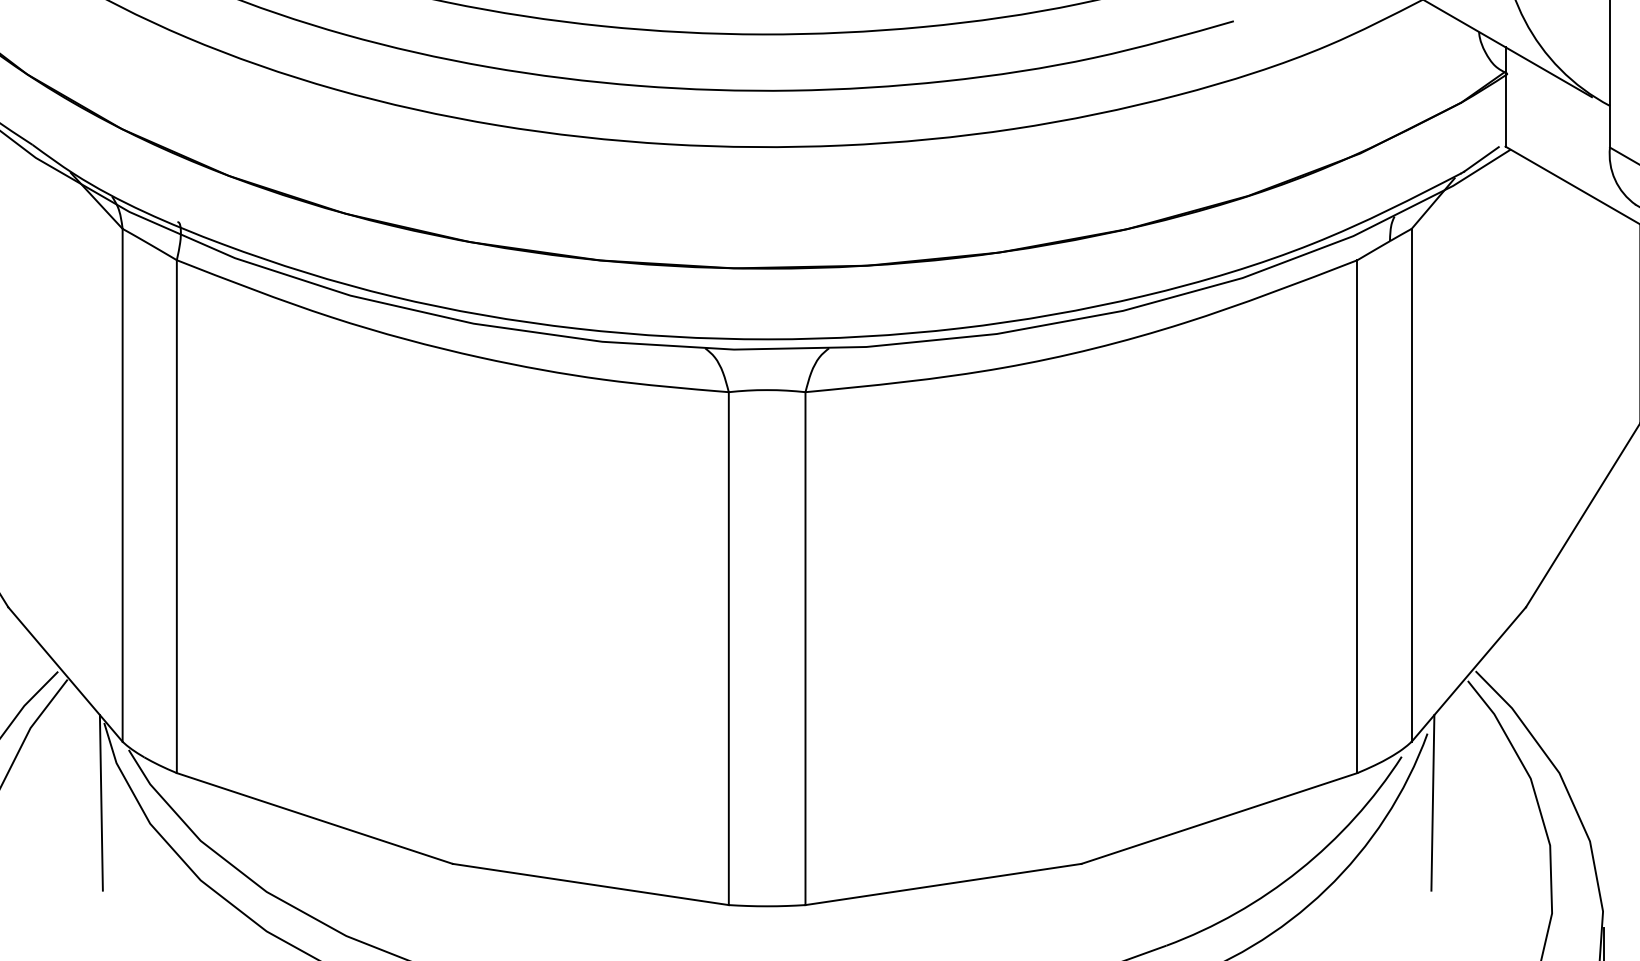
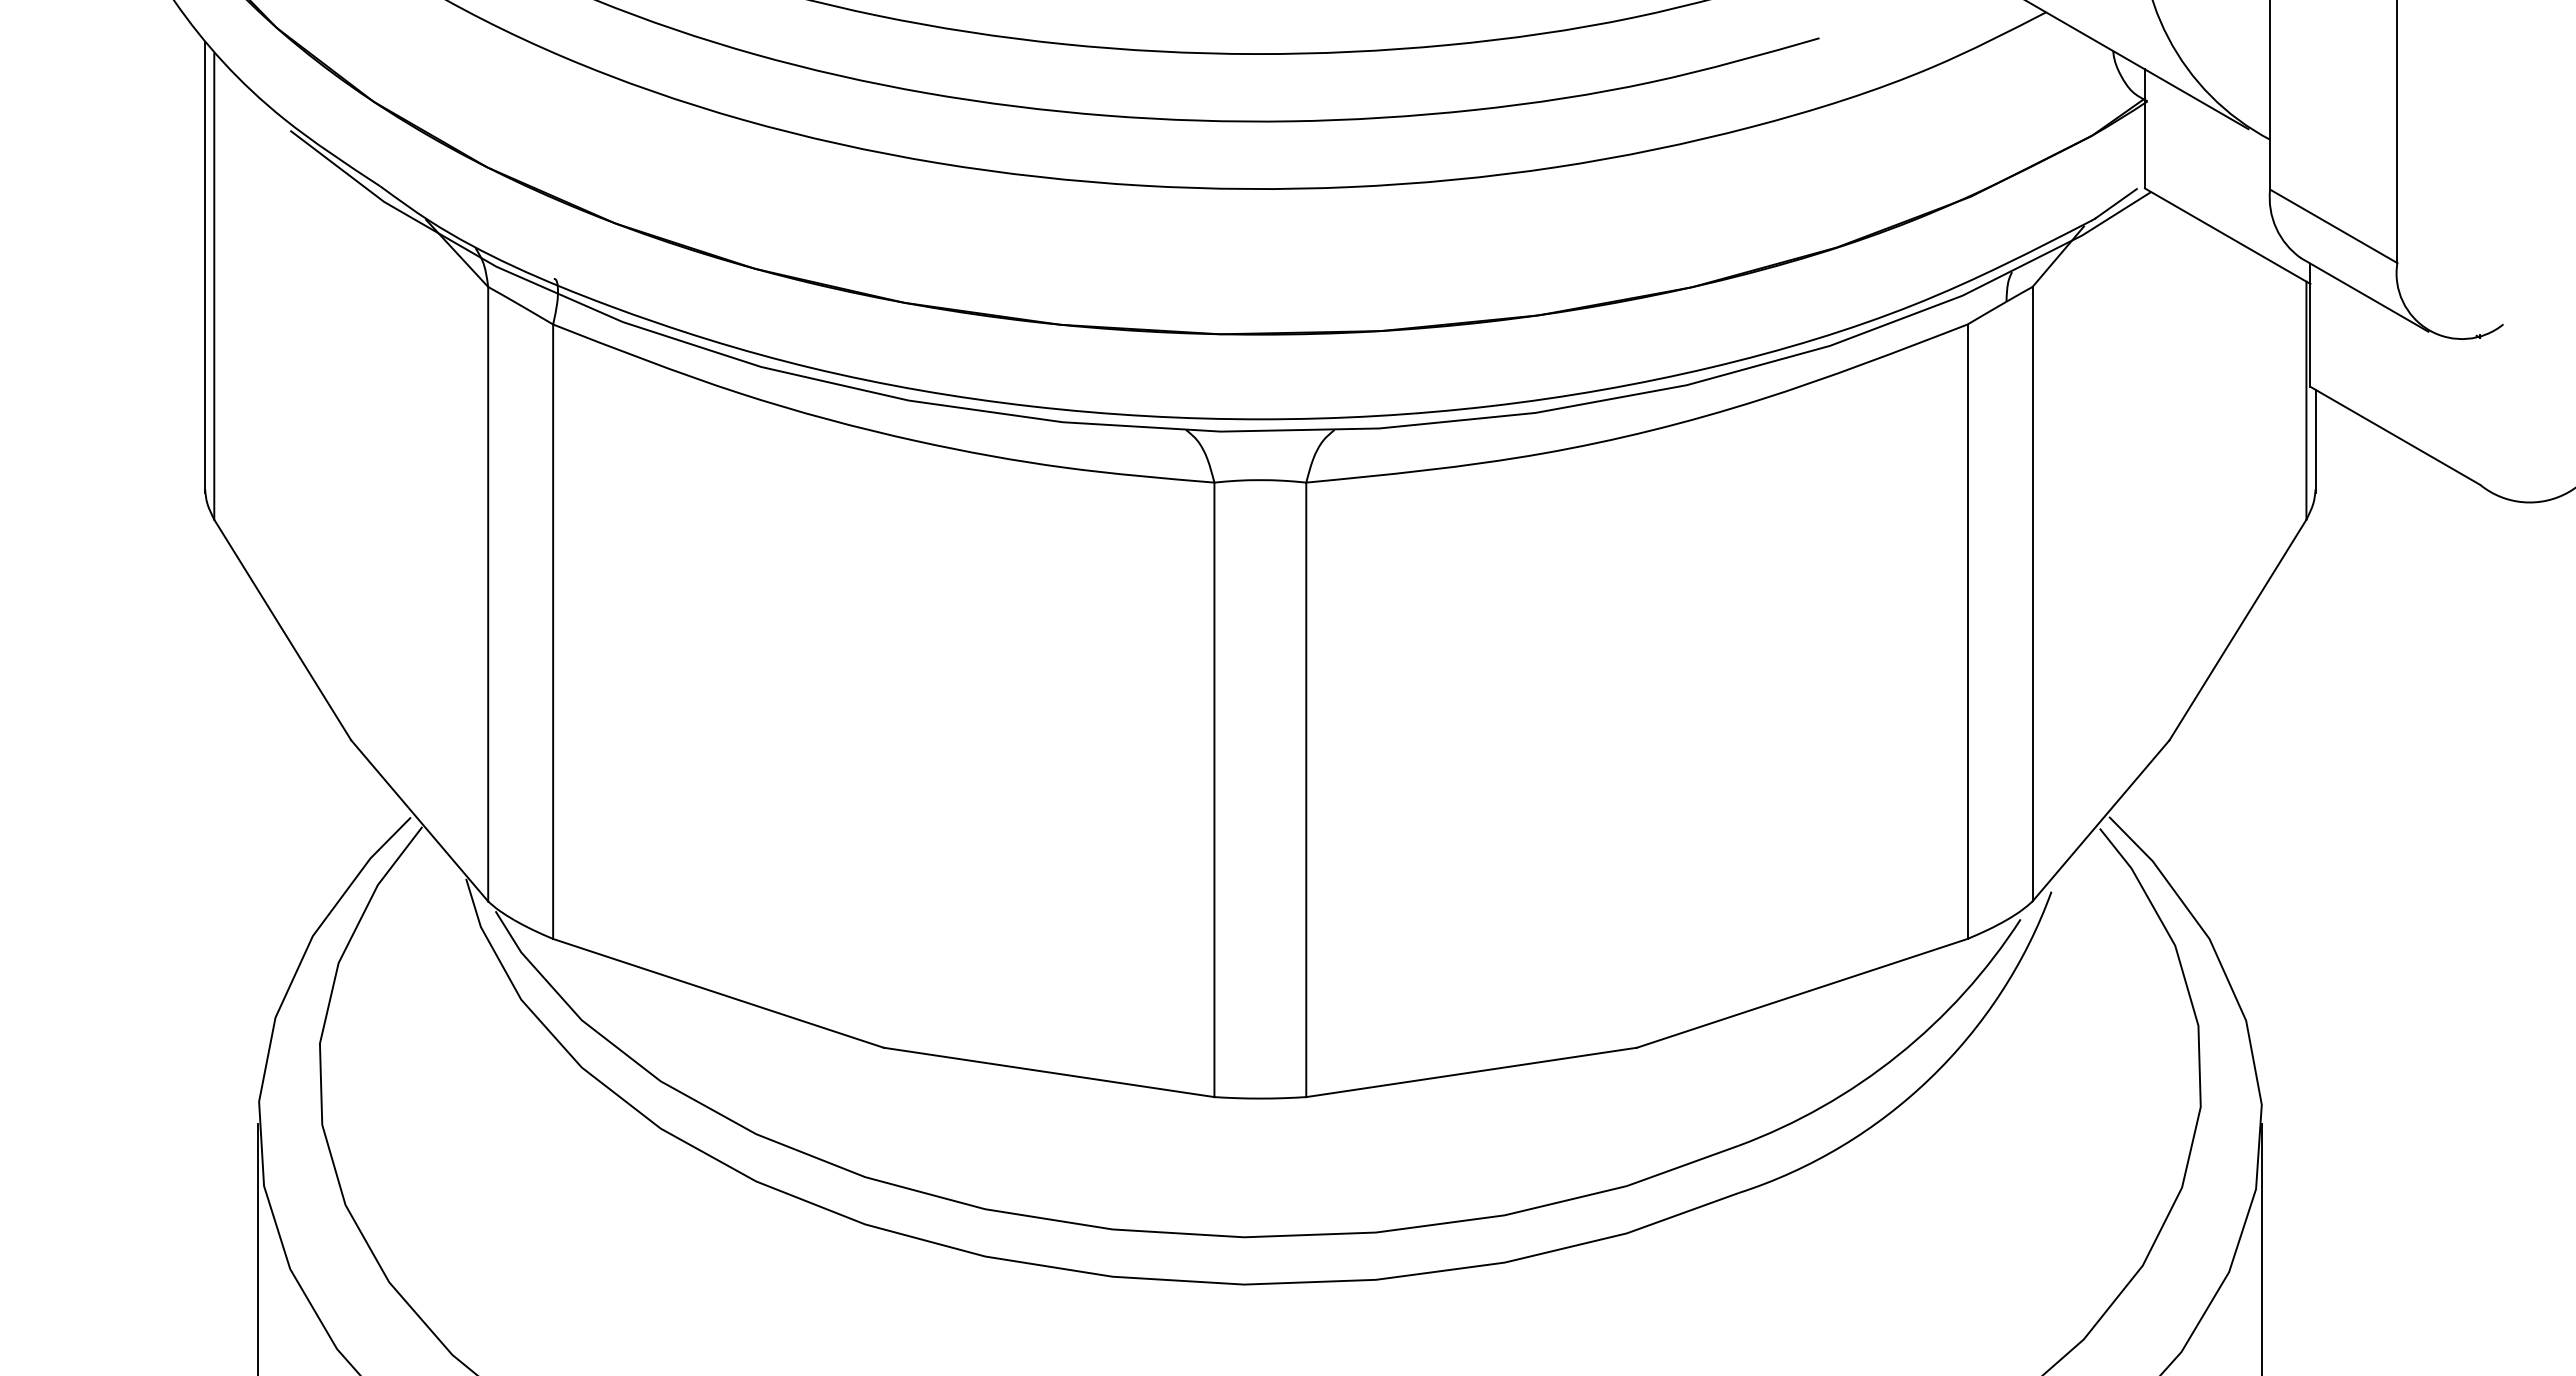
line: (101, 802) -> (462, 974), removed
line: (1432, 802) -> (2057, 974), removed

